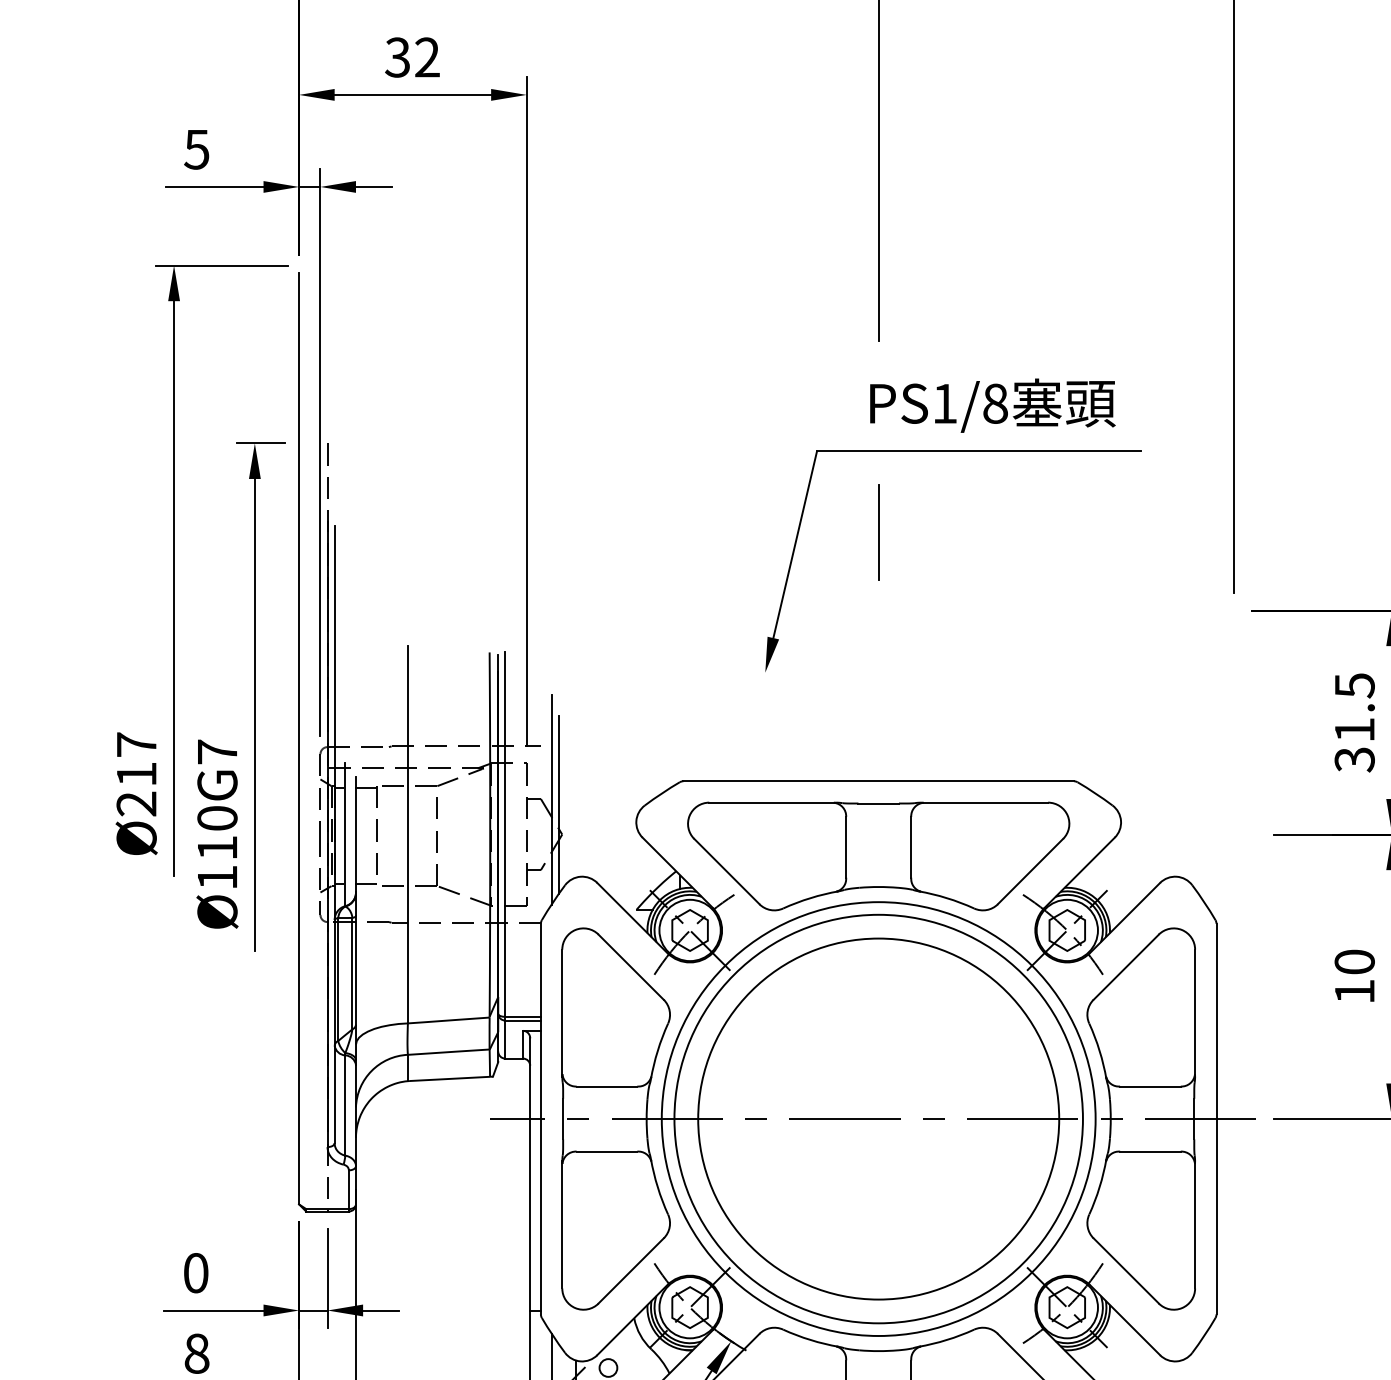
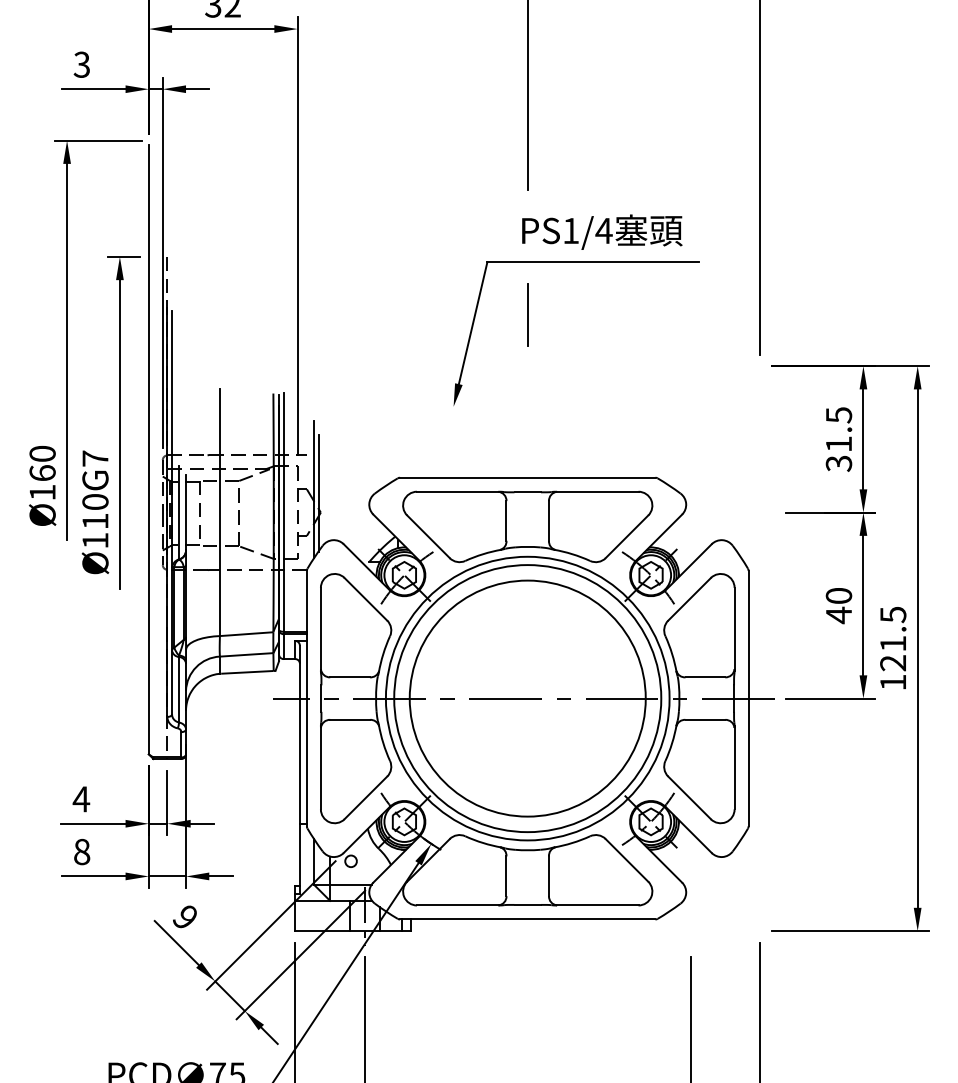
text: (196, 149) -> (81, 64), 5 -> 3
text: (994, 403) -> (603, 230), PS1/8 -> PS1/4
text: (136, 773) -> (42, 472), Ø217 -> Ø160
text: (1354, 991) -> (838, 615), 10 -> 40
text: (196, 1273) -> (81, 799), 0 -> 4

